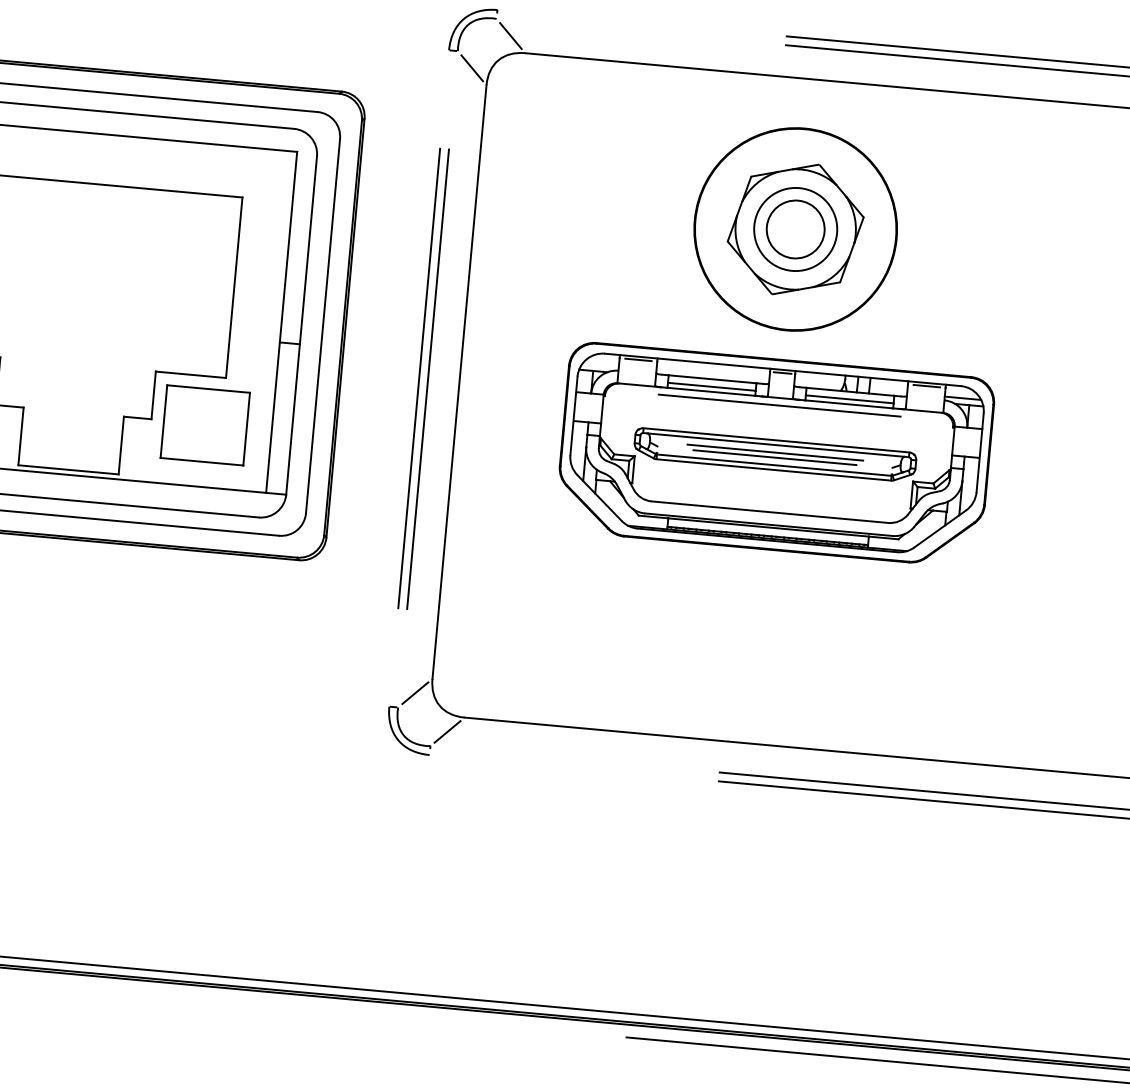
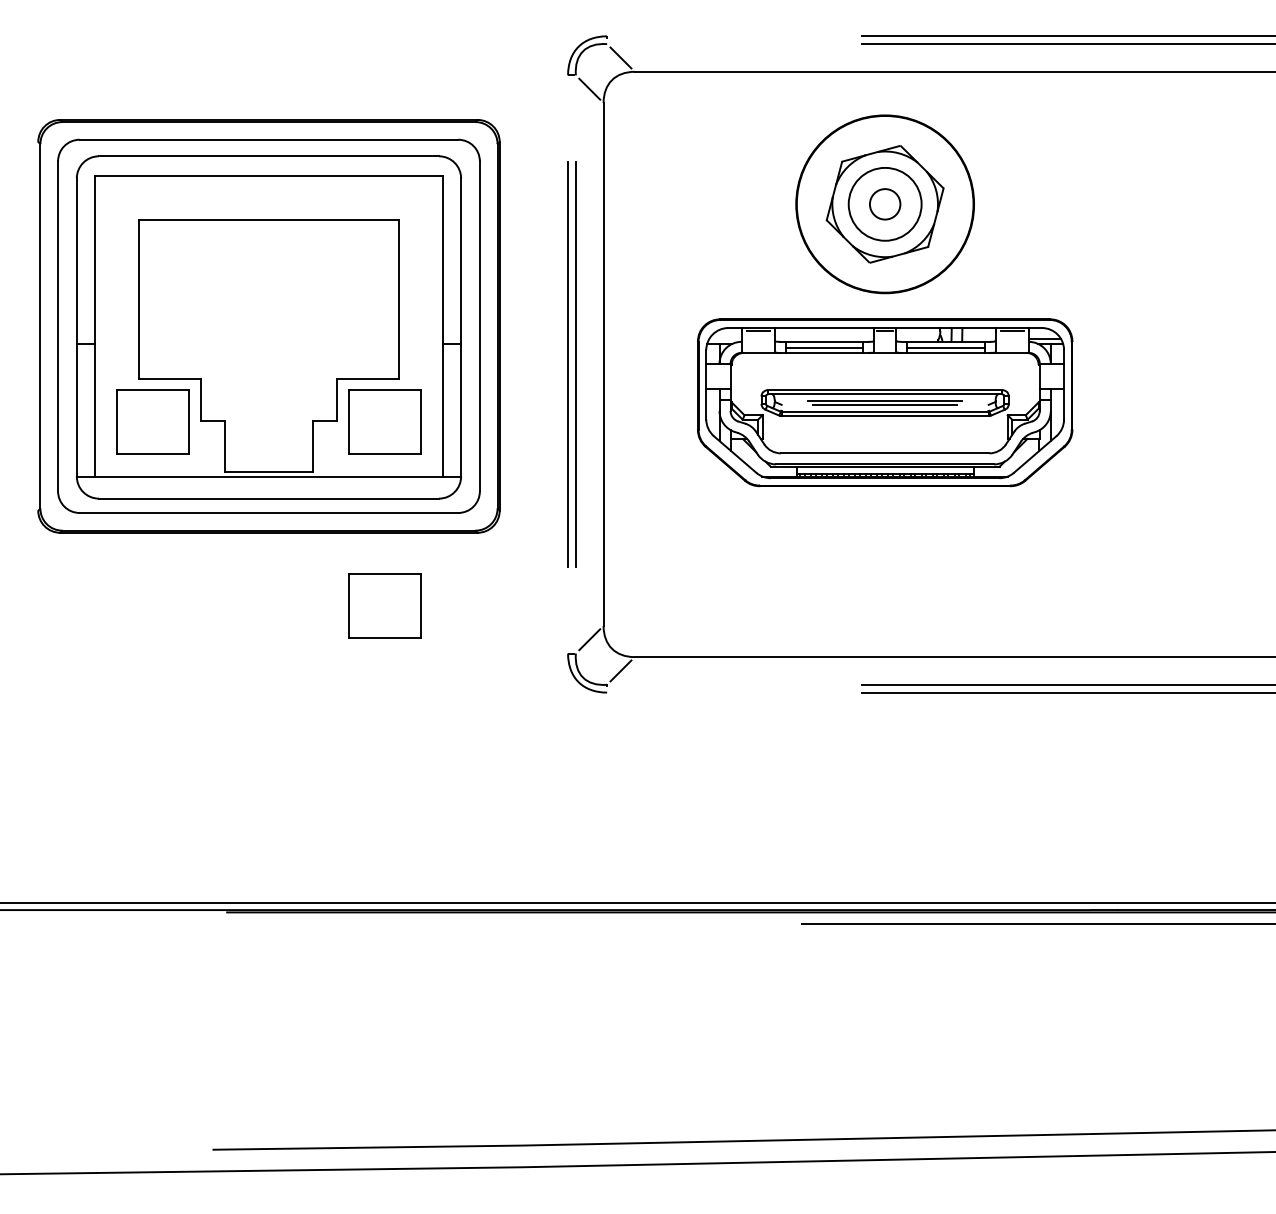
circle: (795, 228) -> (884, 203), size x0.6
line: (778, 405) -> (884, 359), removed
part: (185, 633) -> (384, 605), added

